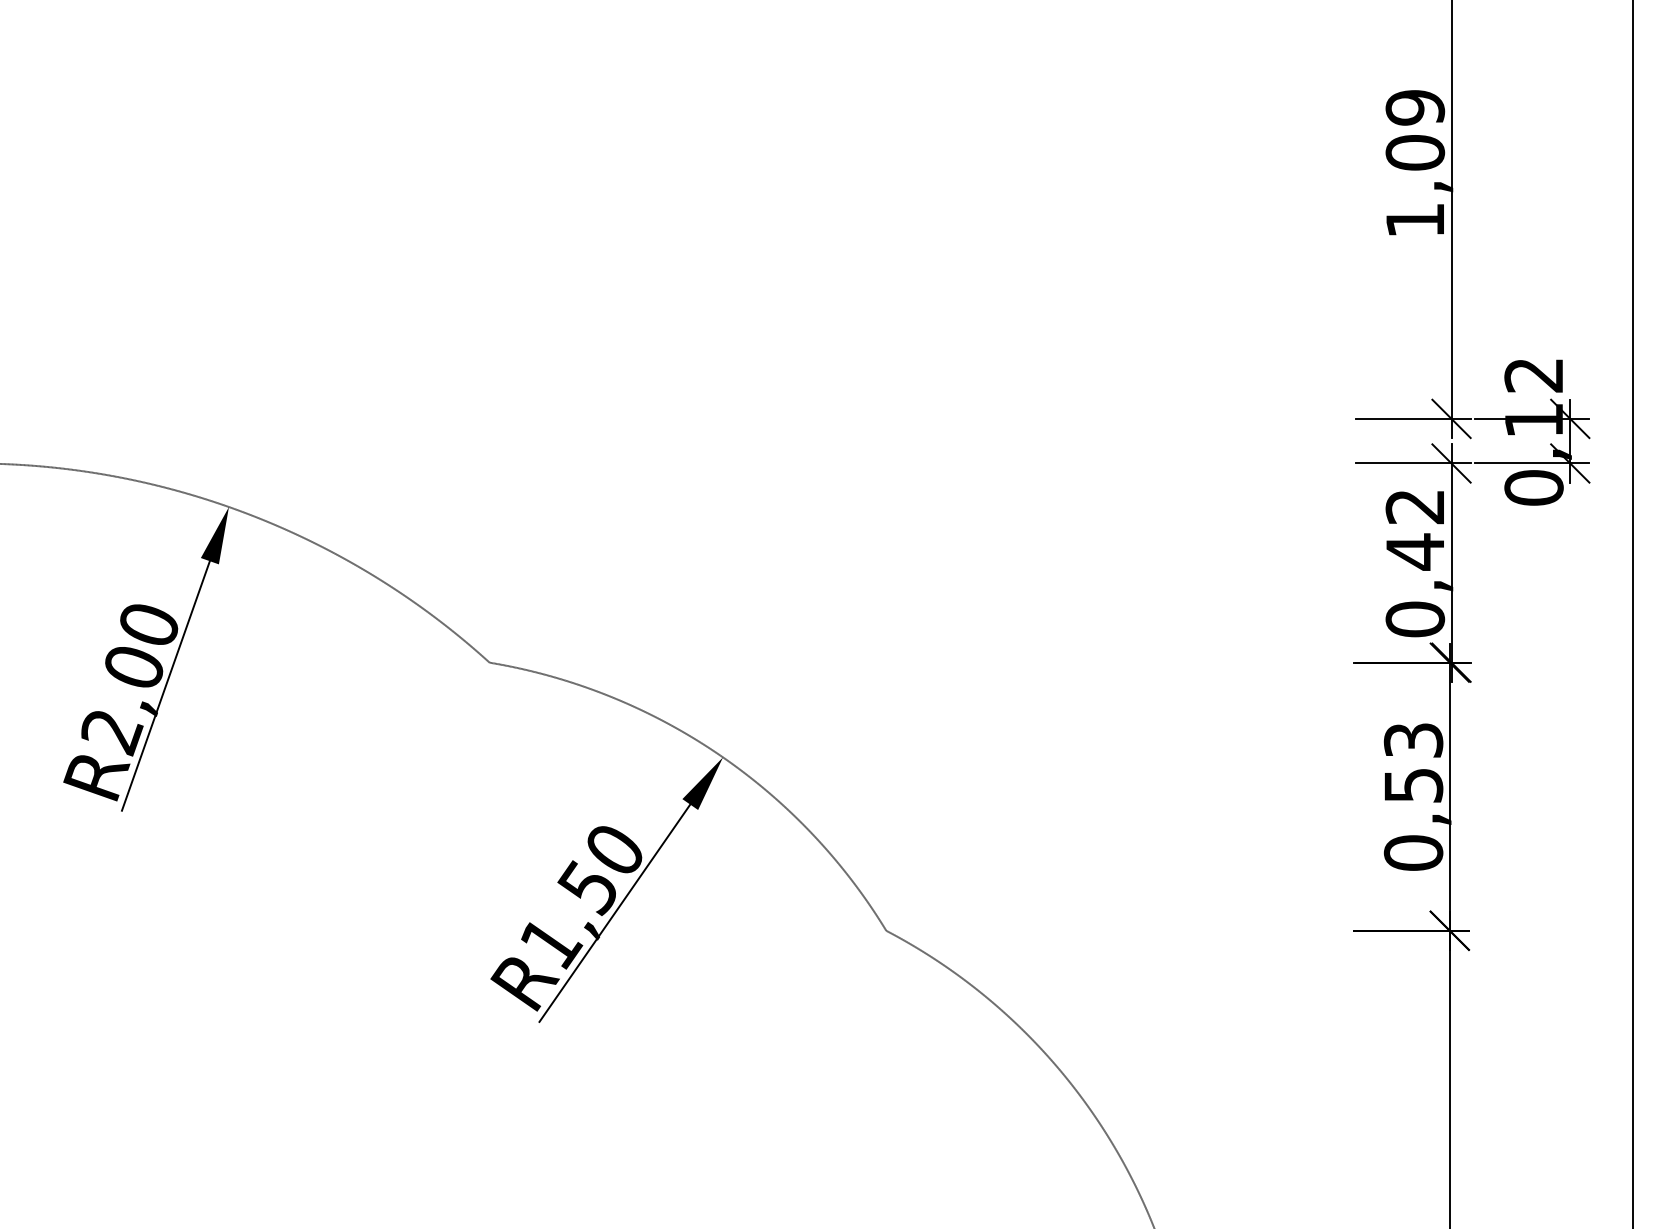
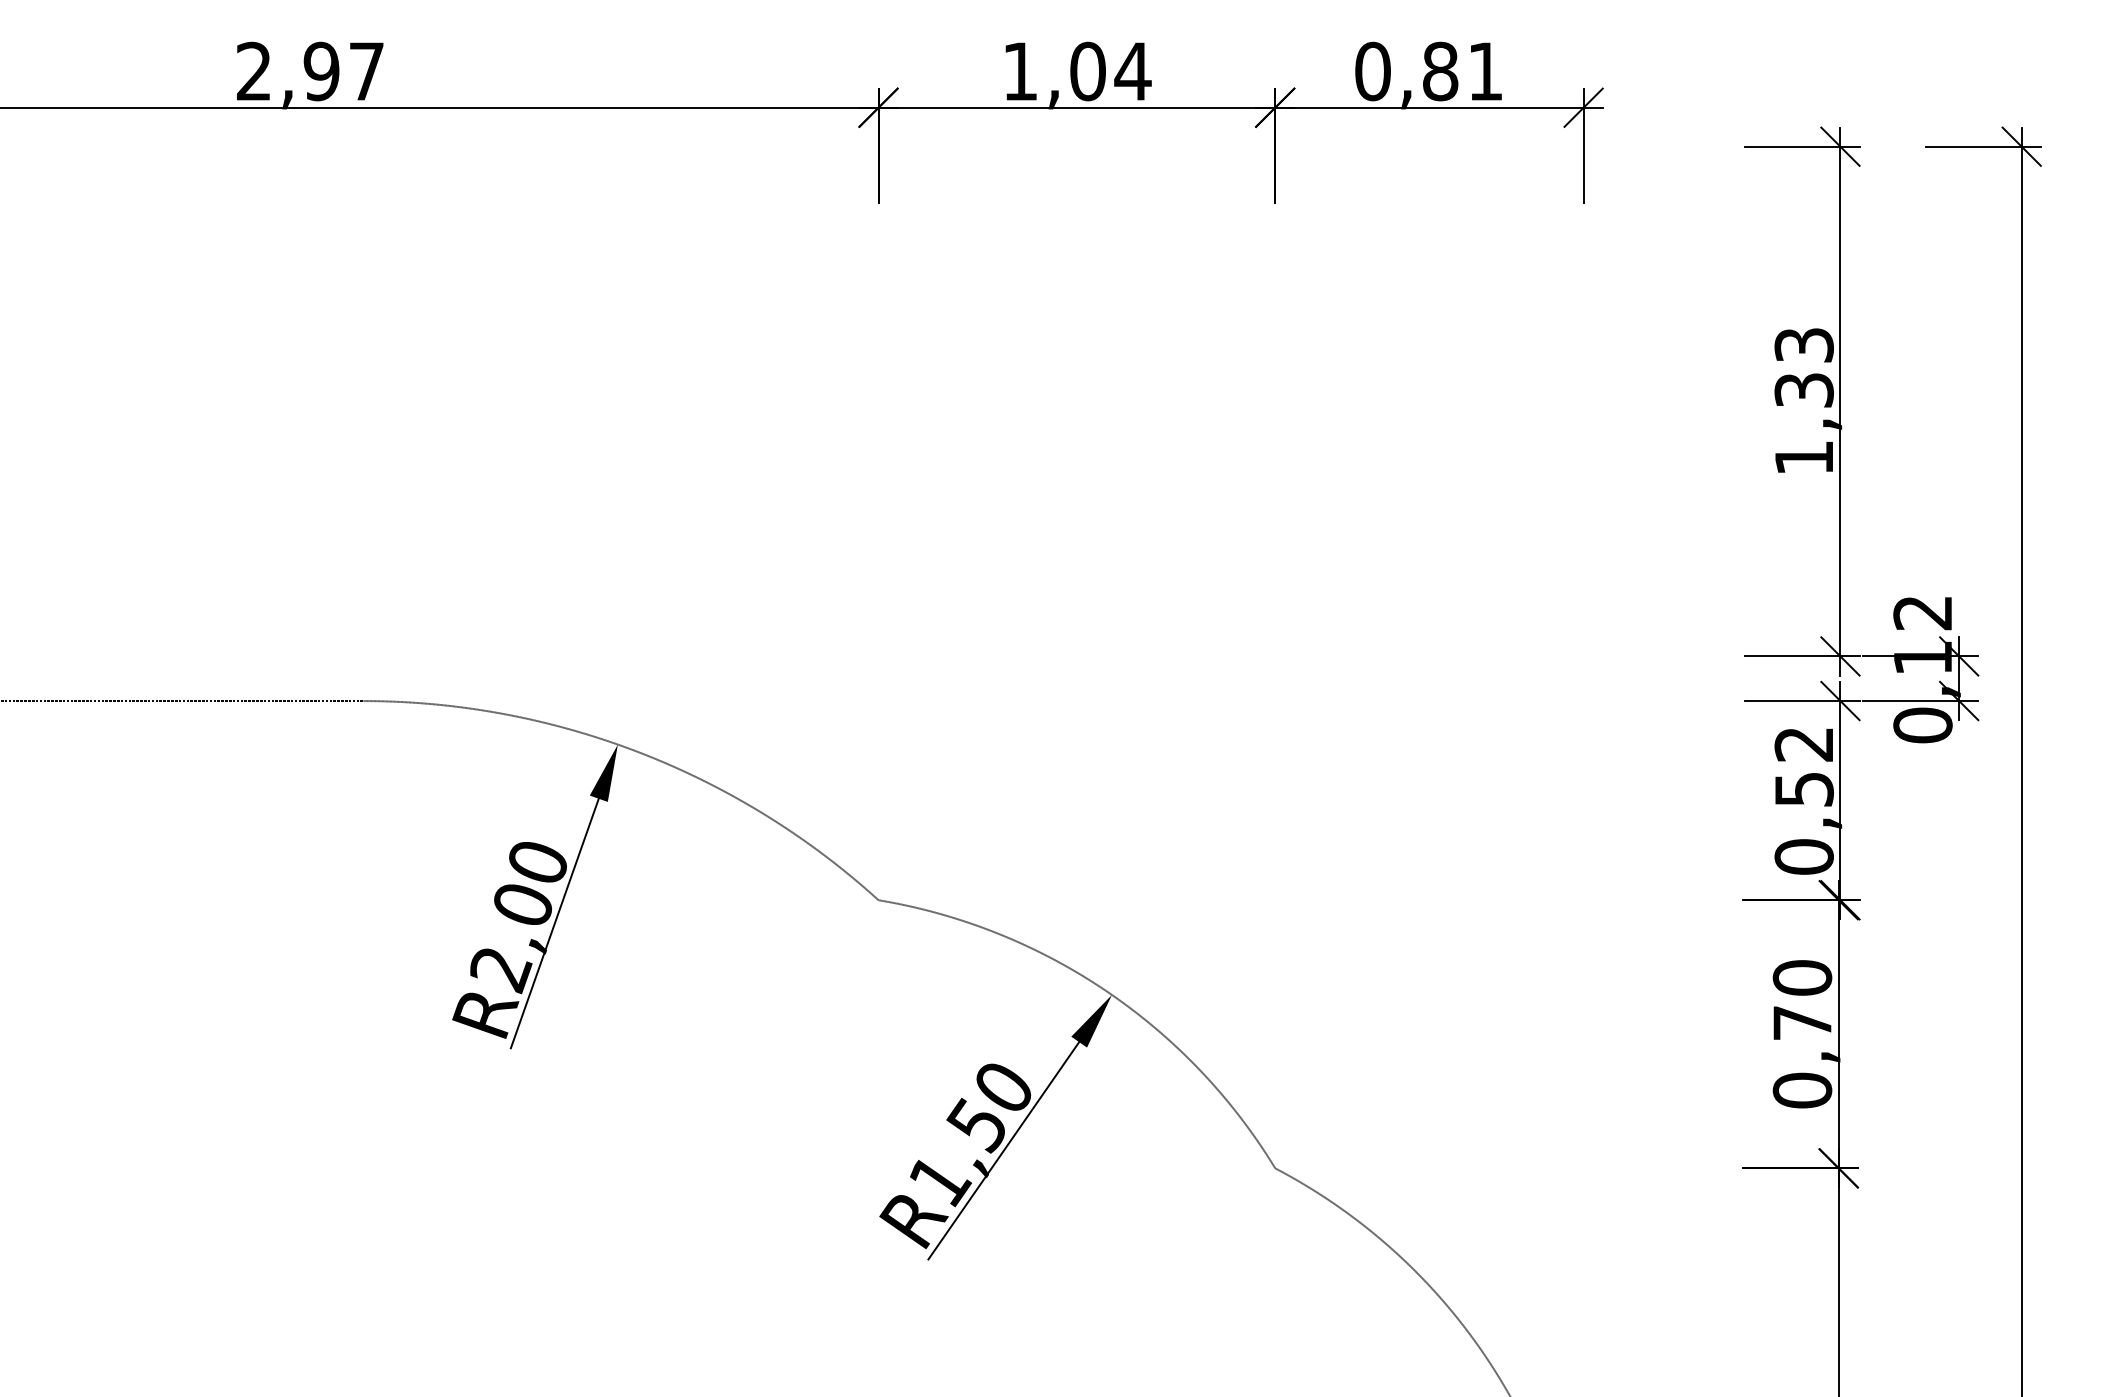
text: (1414, 129) -> (1803, 367), 1,09 -> 1,33
text: (1415, 551) -> (1804, 789), 0,42 -> 0,52
text: (1413, 762) -> (1802, 1000), 0,53 -> 0,70

